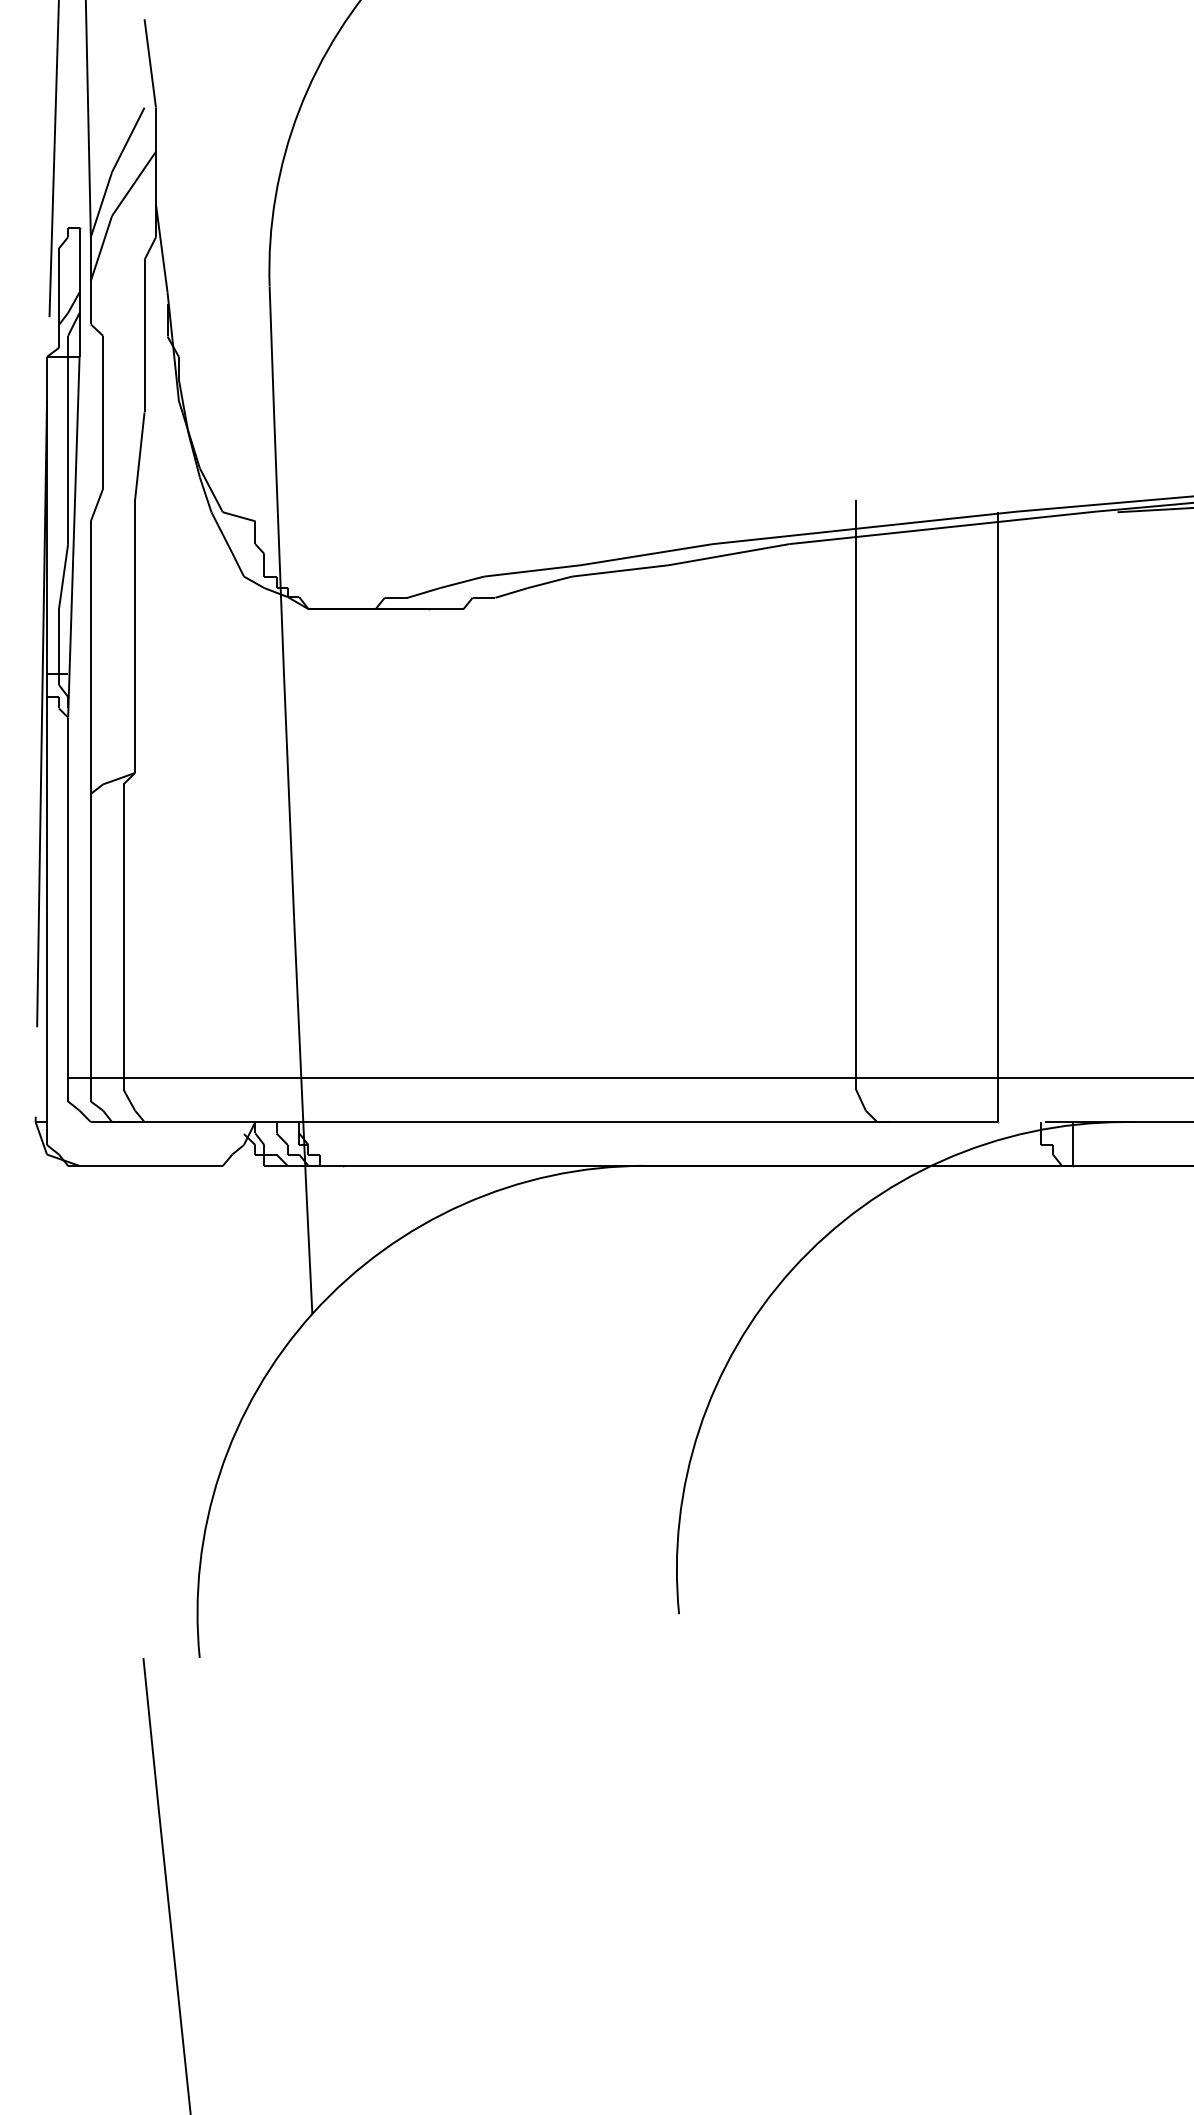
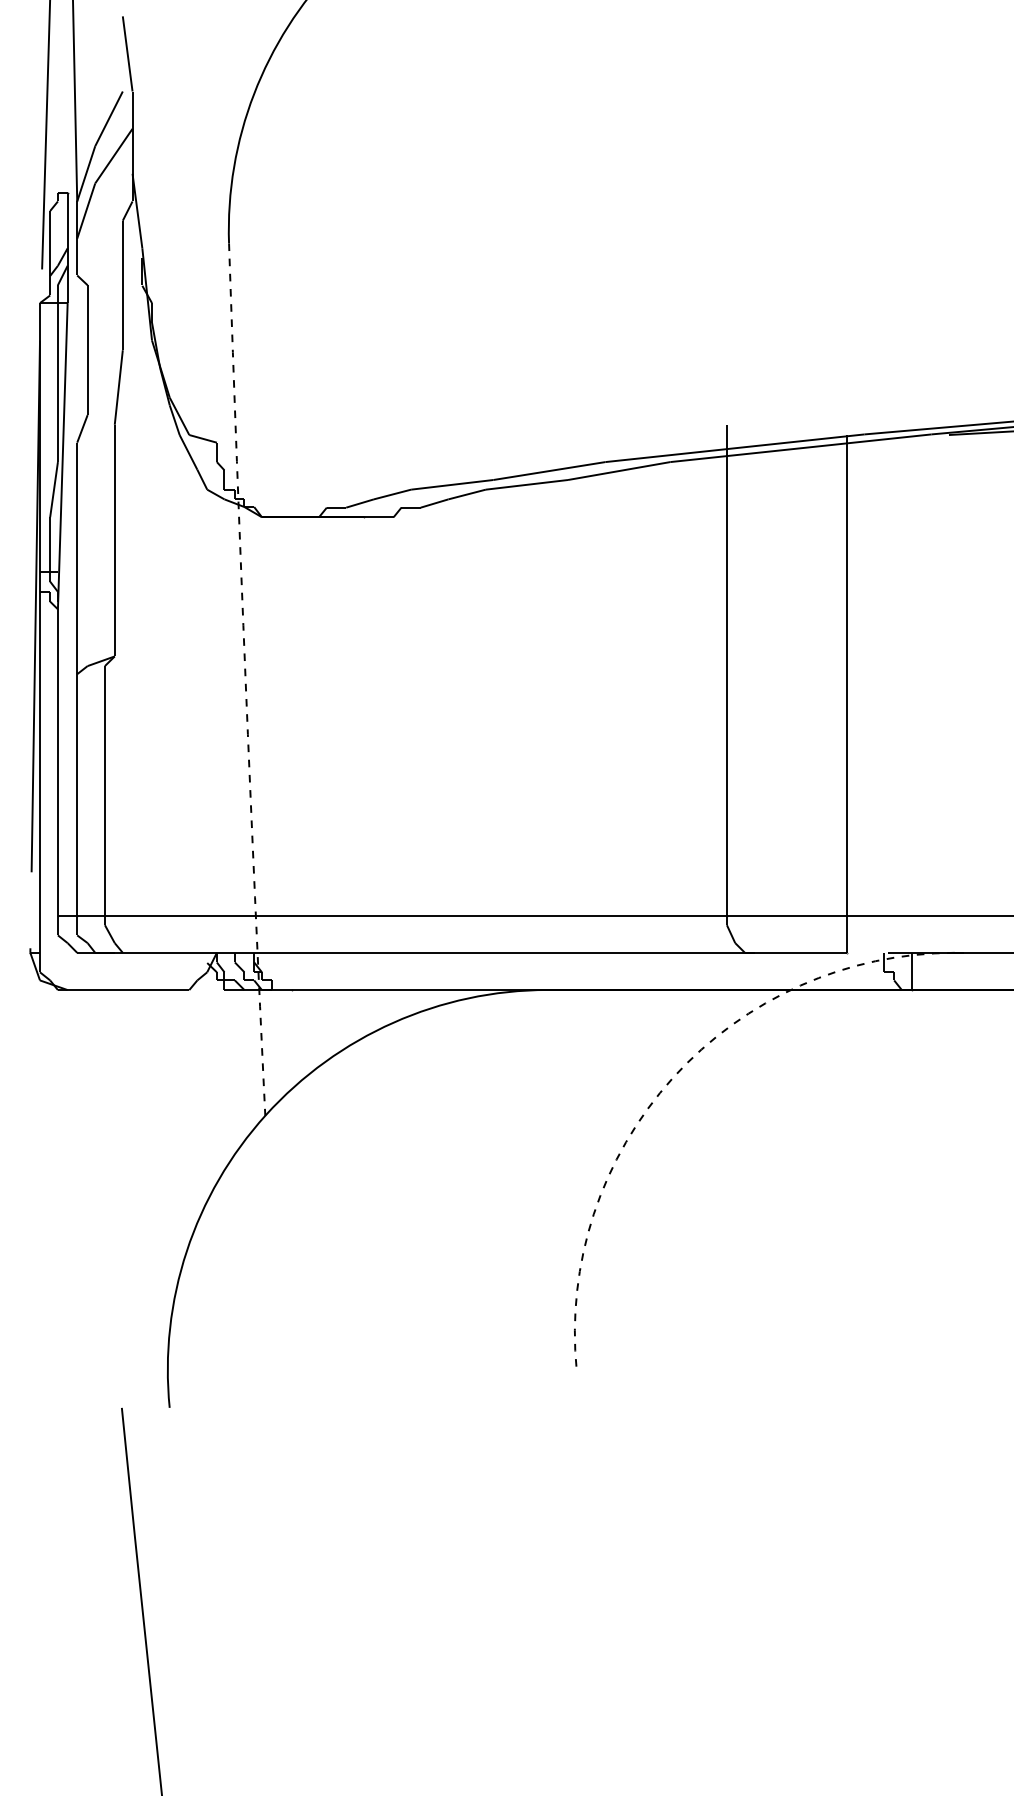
arc: (289, 800) -> (245, 679), solid -> dashed
arc: (792, 1269) -> (672, 1078), solid -> dashed

